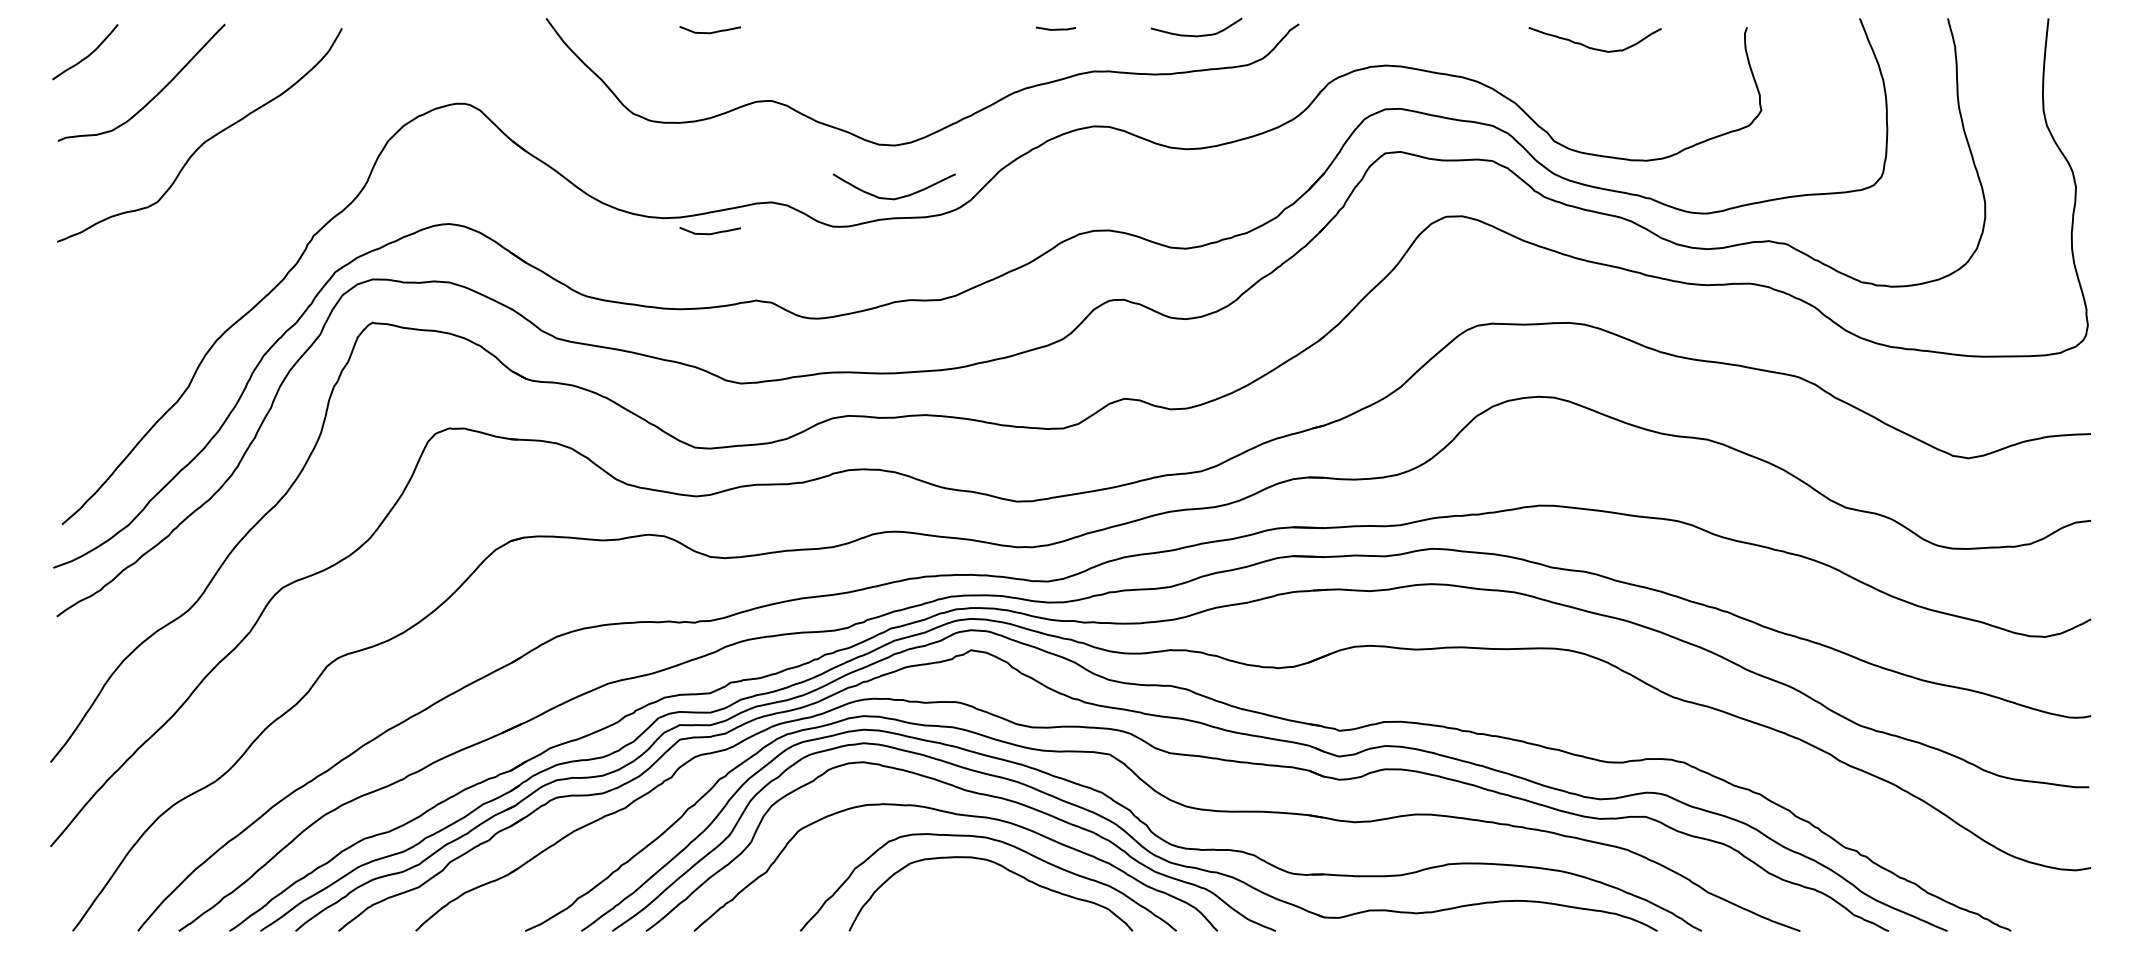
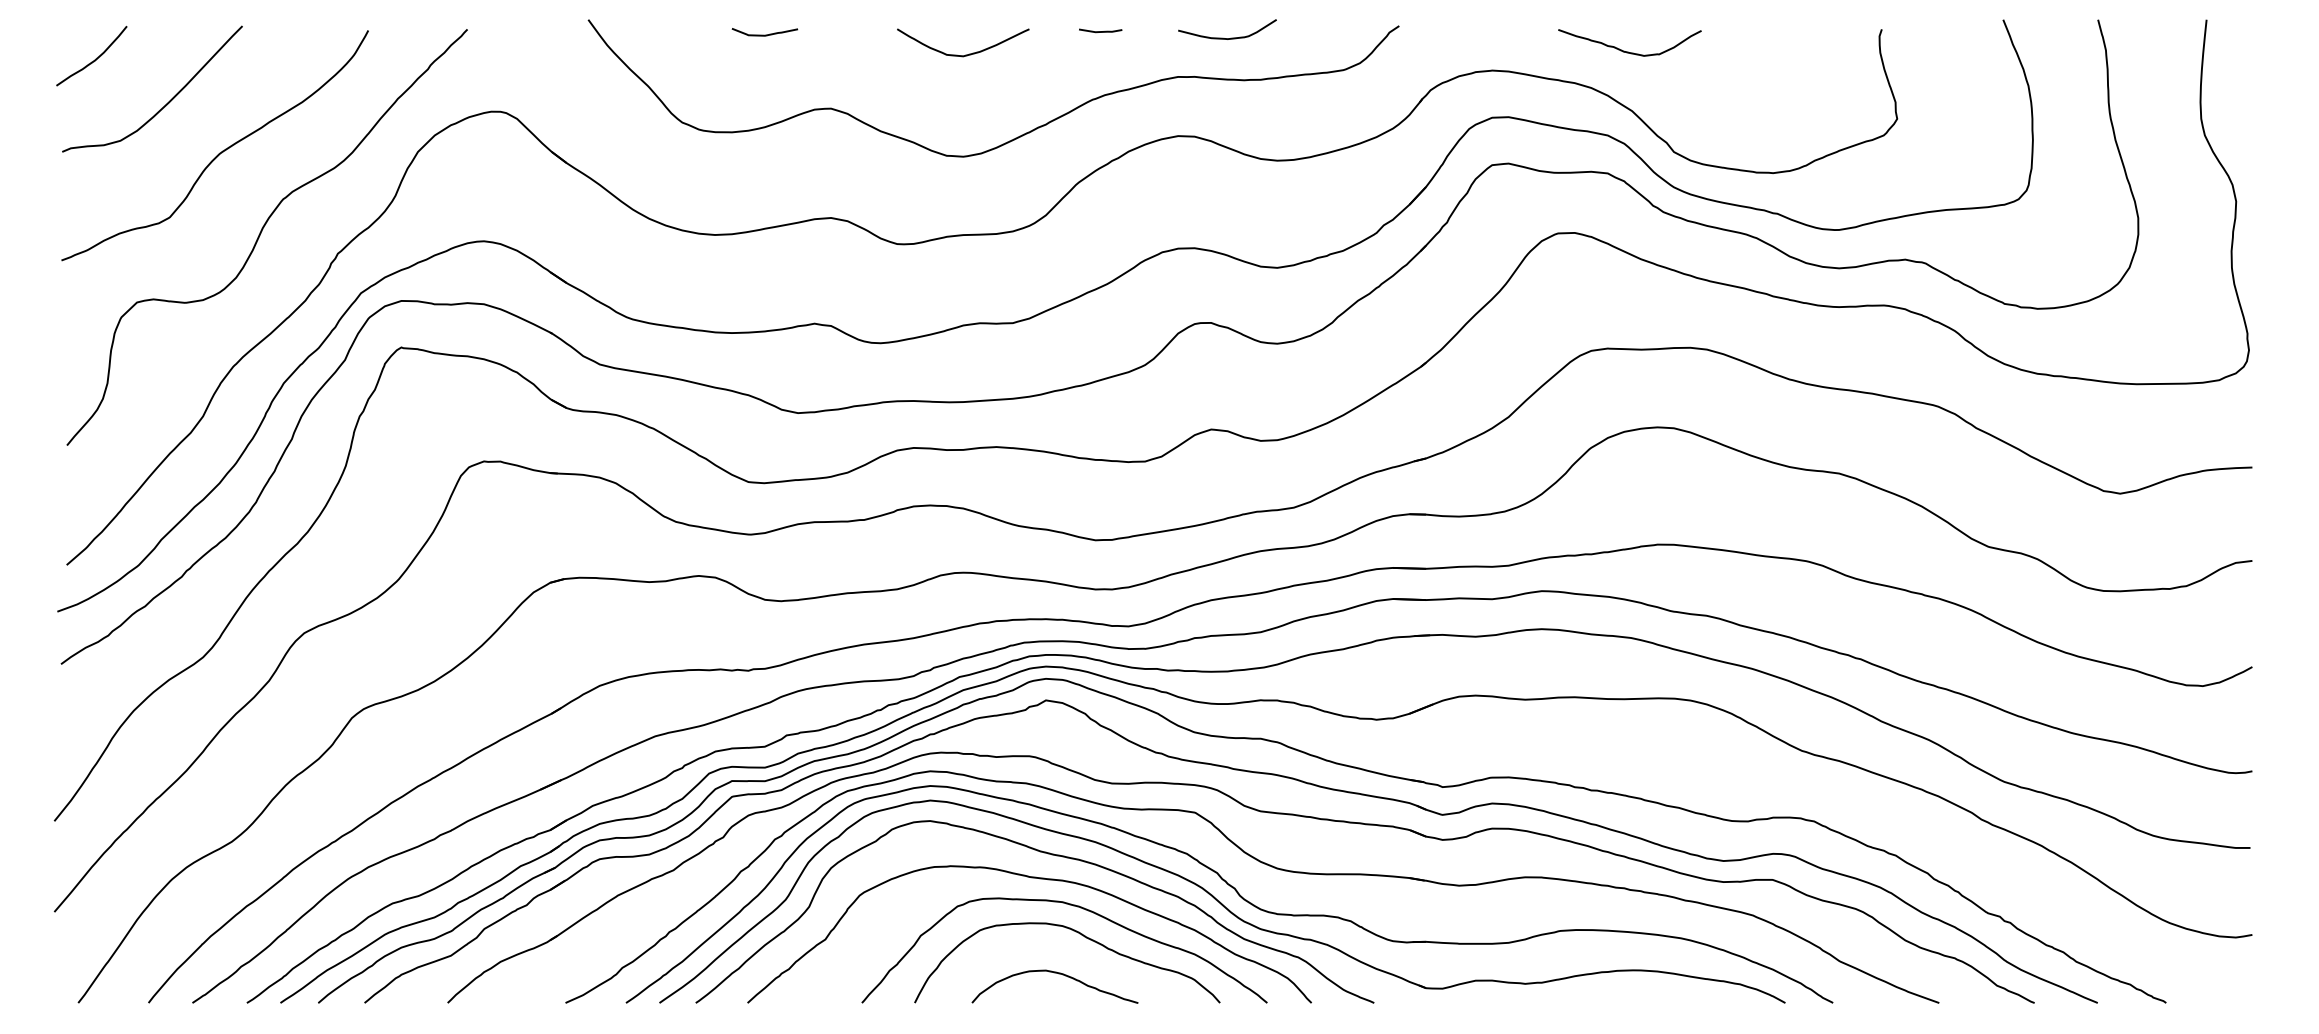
line: (1055, 28) -> (1100, 30), moved
curve: (1196, 35) -> (1227, 38), moved
curve: (1592, 47) -> (1627, 51), moved
curve: (896, 197) -> (965, 54), moved
curve: (242, 217) -> (261, 234), added
curve: (709, 233) -> (764, 251), removed
curve: (981, 904) -> (1057, 974), added

